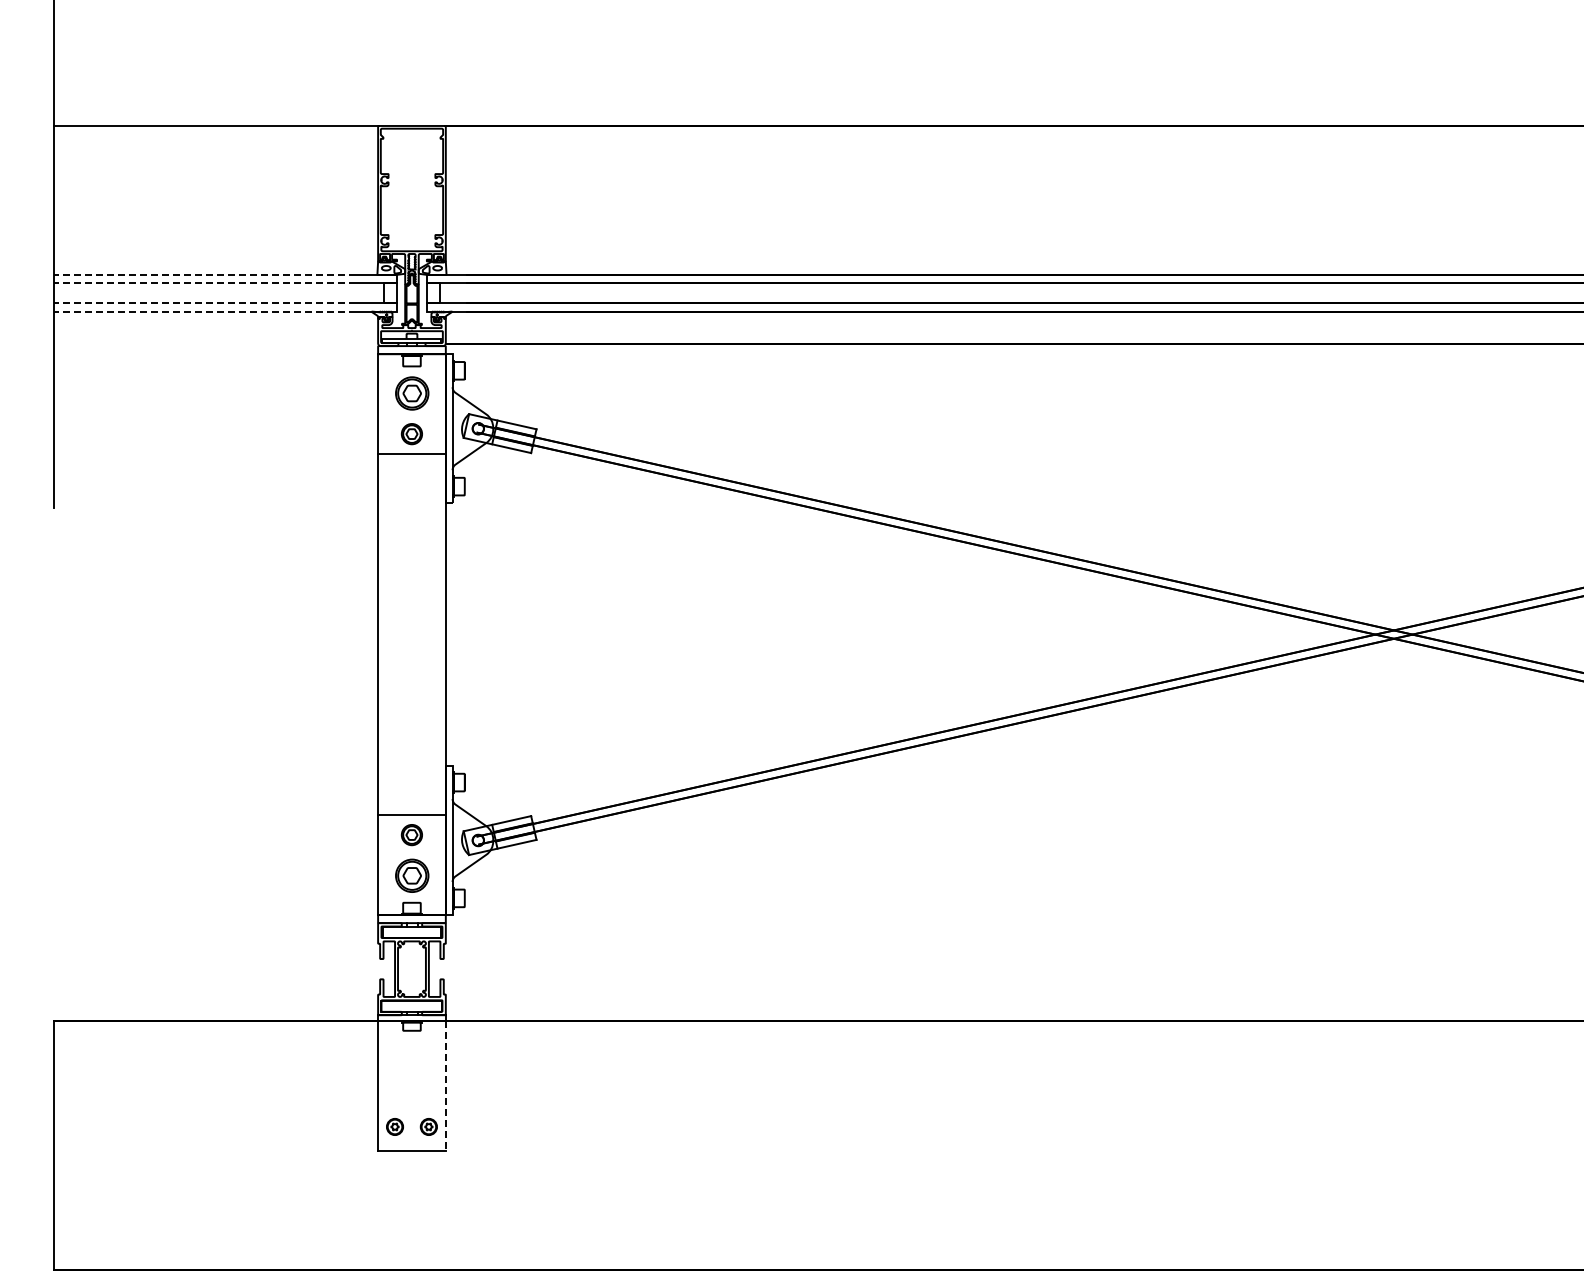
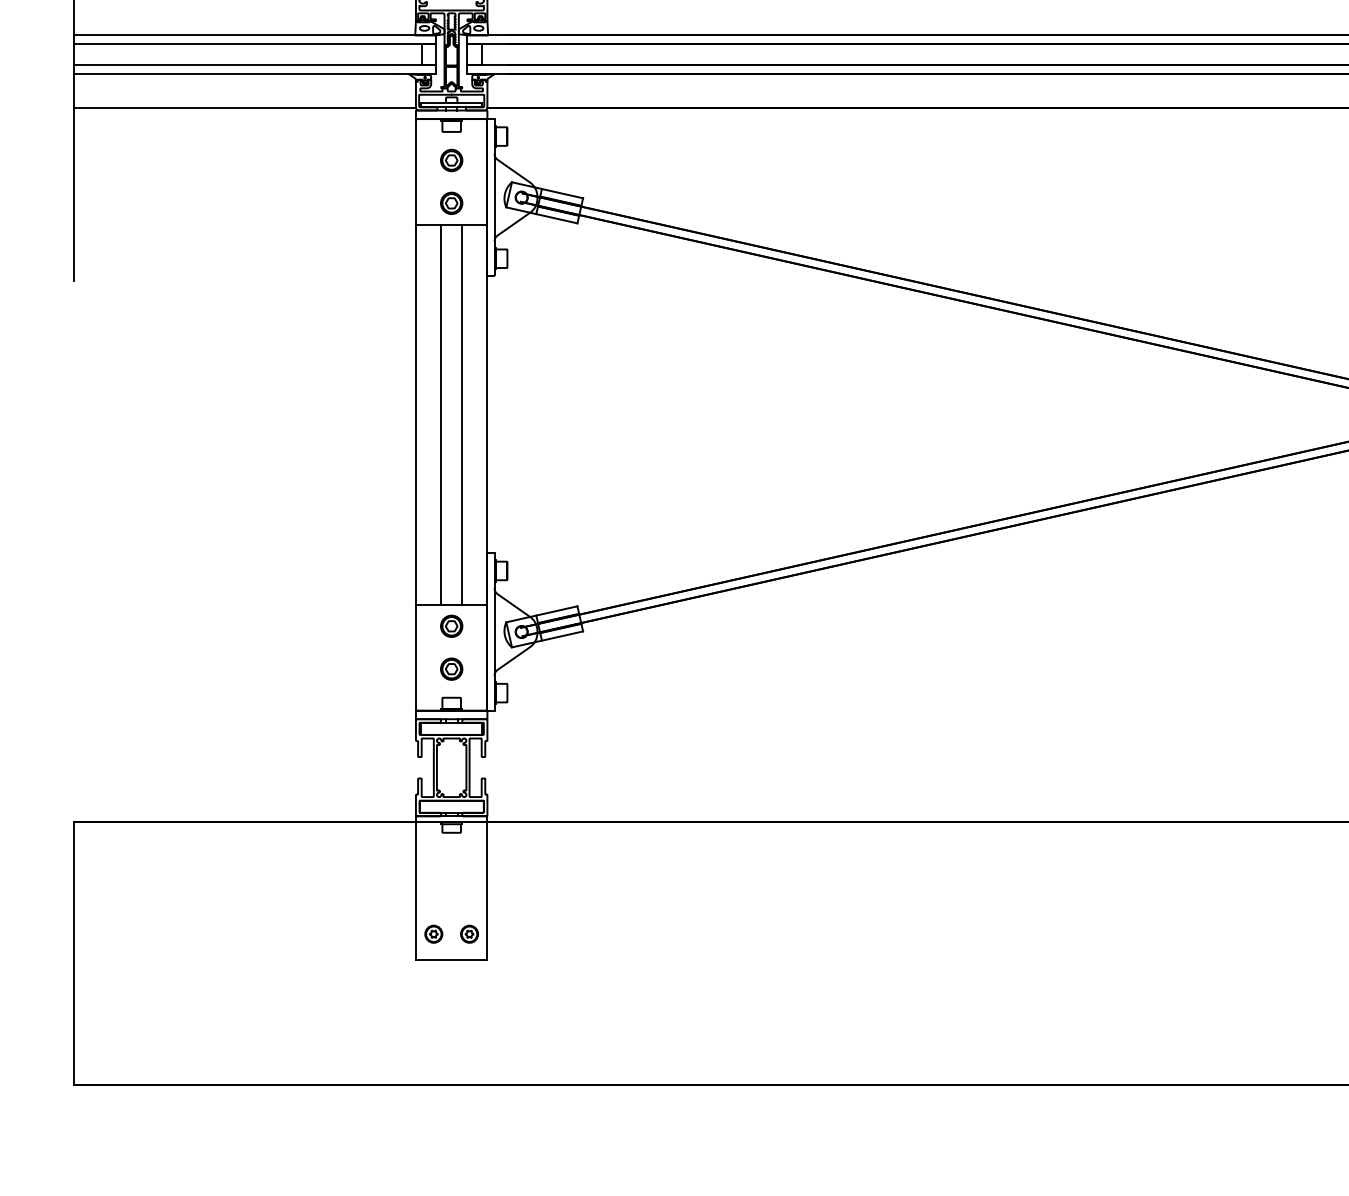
line: (204, 274) -> (232, 34), dashed -> solid
line: (204, 283) -> (232, 44), dashed -> solid
line: (204, 303) -> (232, 65), dashed -> solid
line: (204, 311) -> (232, 74), dashed -> solid
line: (215, 344) -> (244, 108), added
part: (411, 393) -> (451, 160), size x0.62
line: (401, 634) -> (440, 414), added
line: (422, 634) -> (462, 414), added
part: (411, 875) -> (451, 668), size x0.62
line: (445, 1086) -> (487, 891), dashed -> solid

